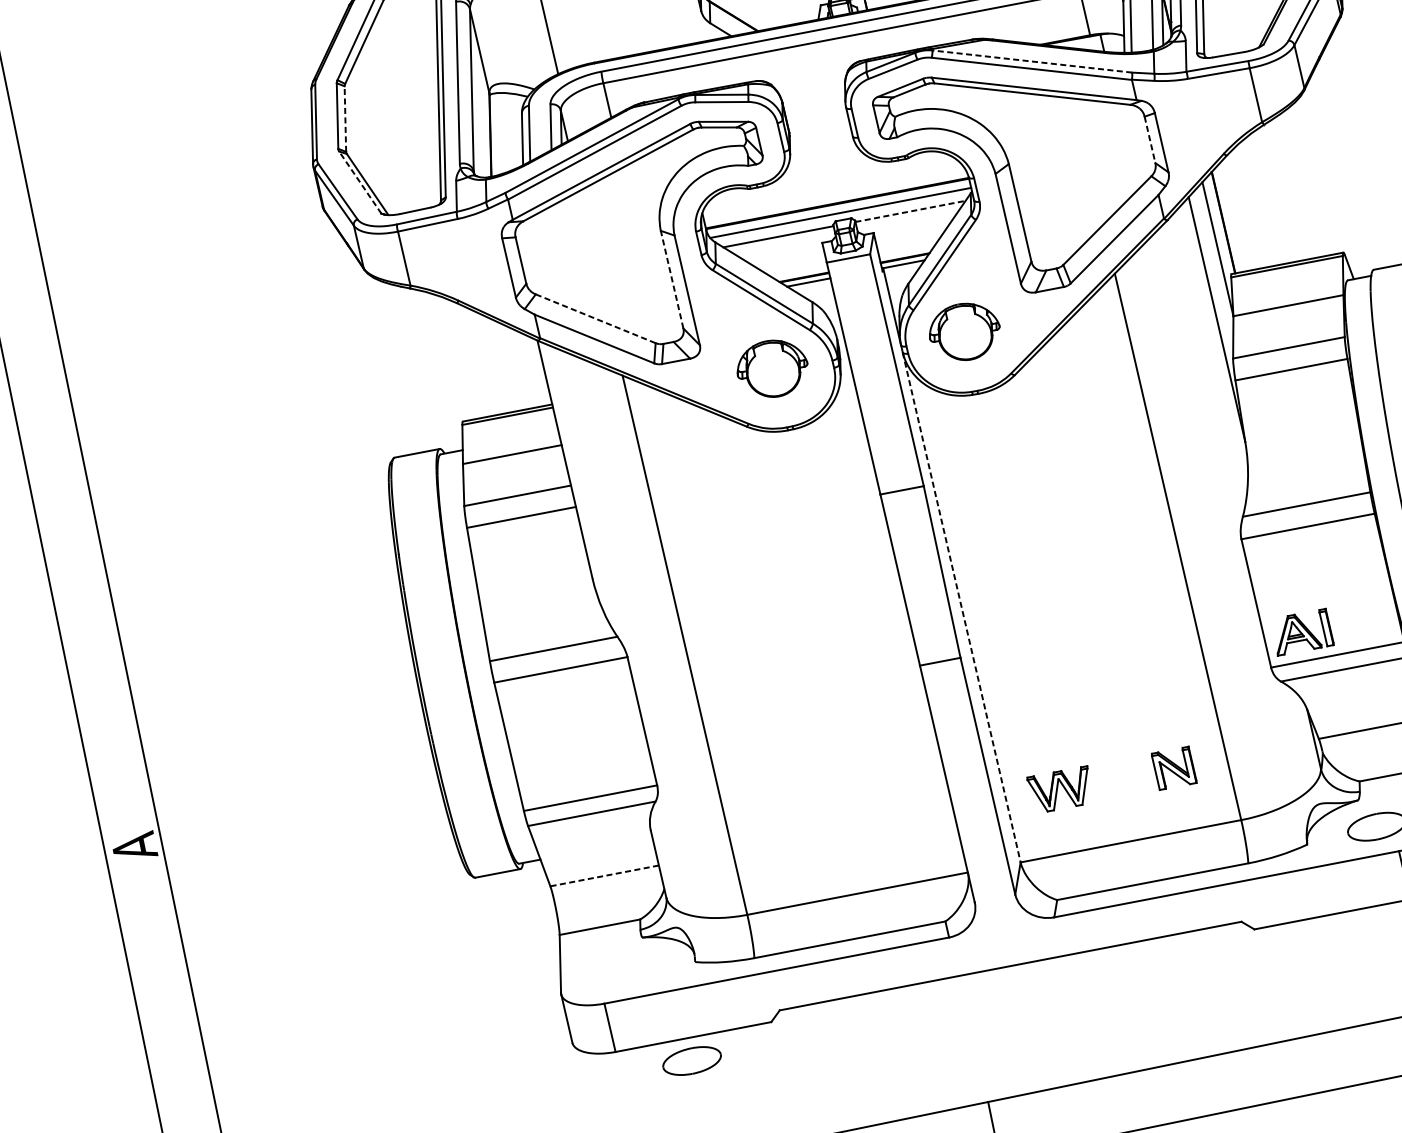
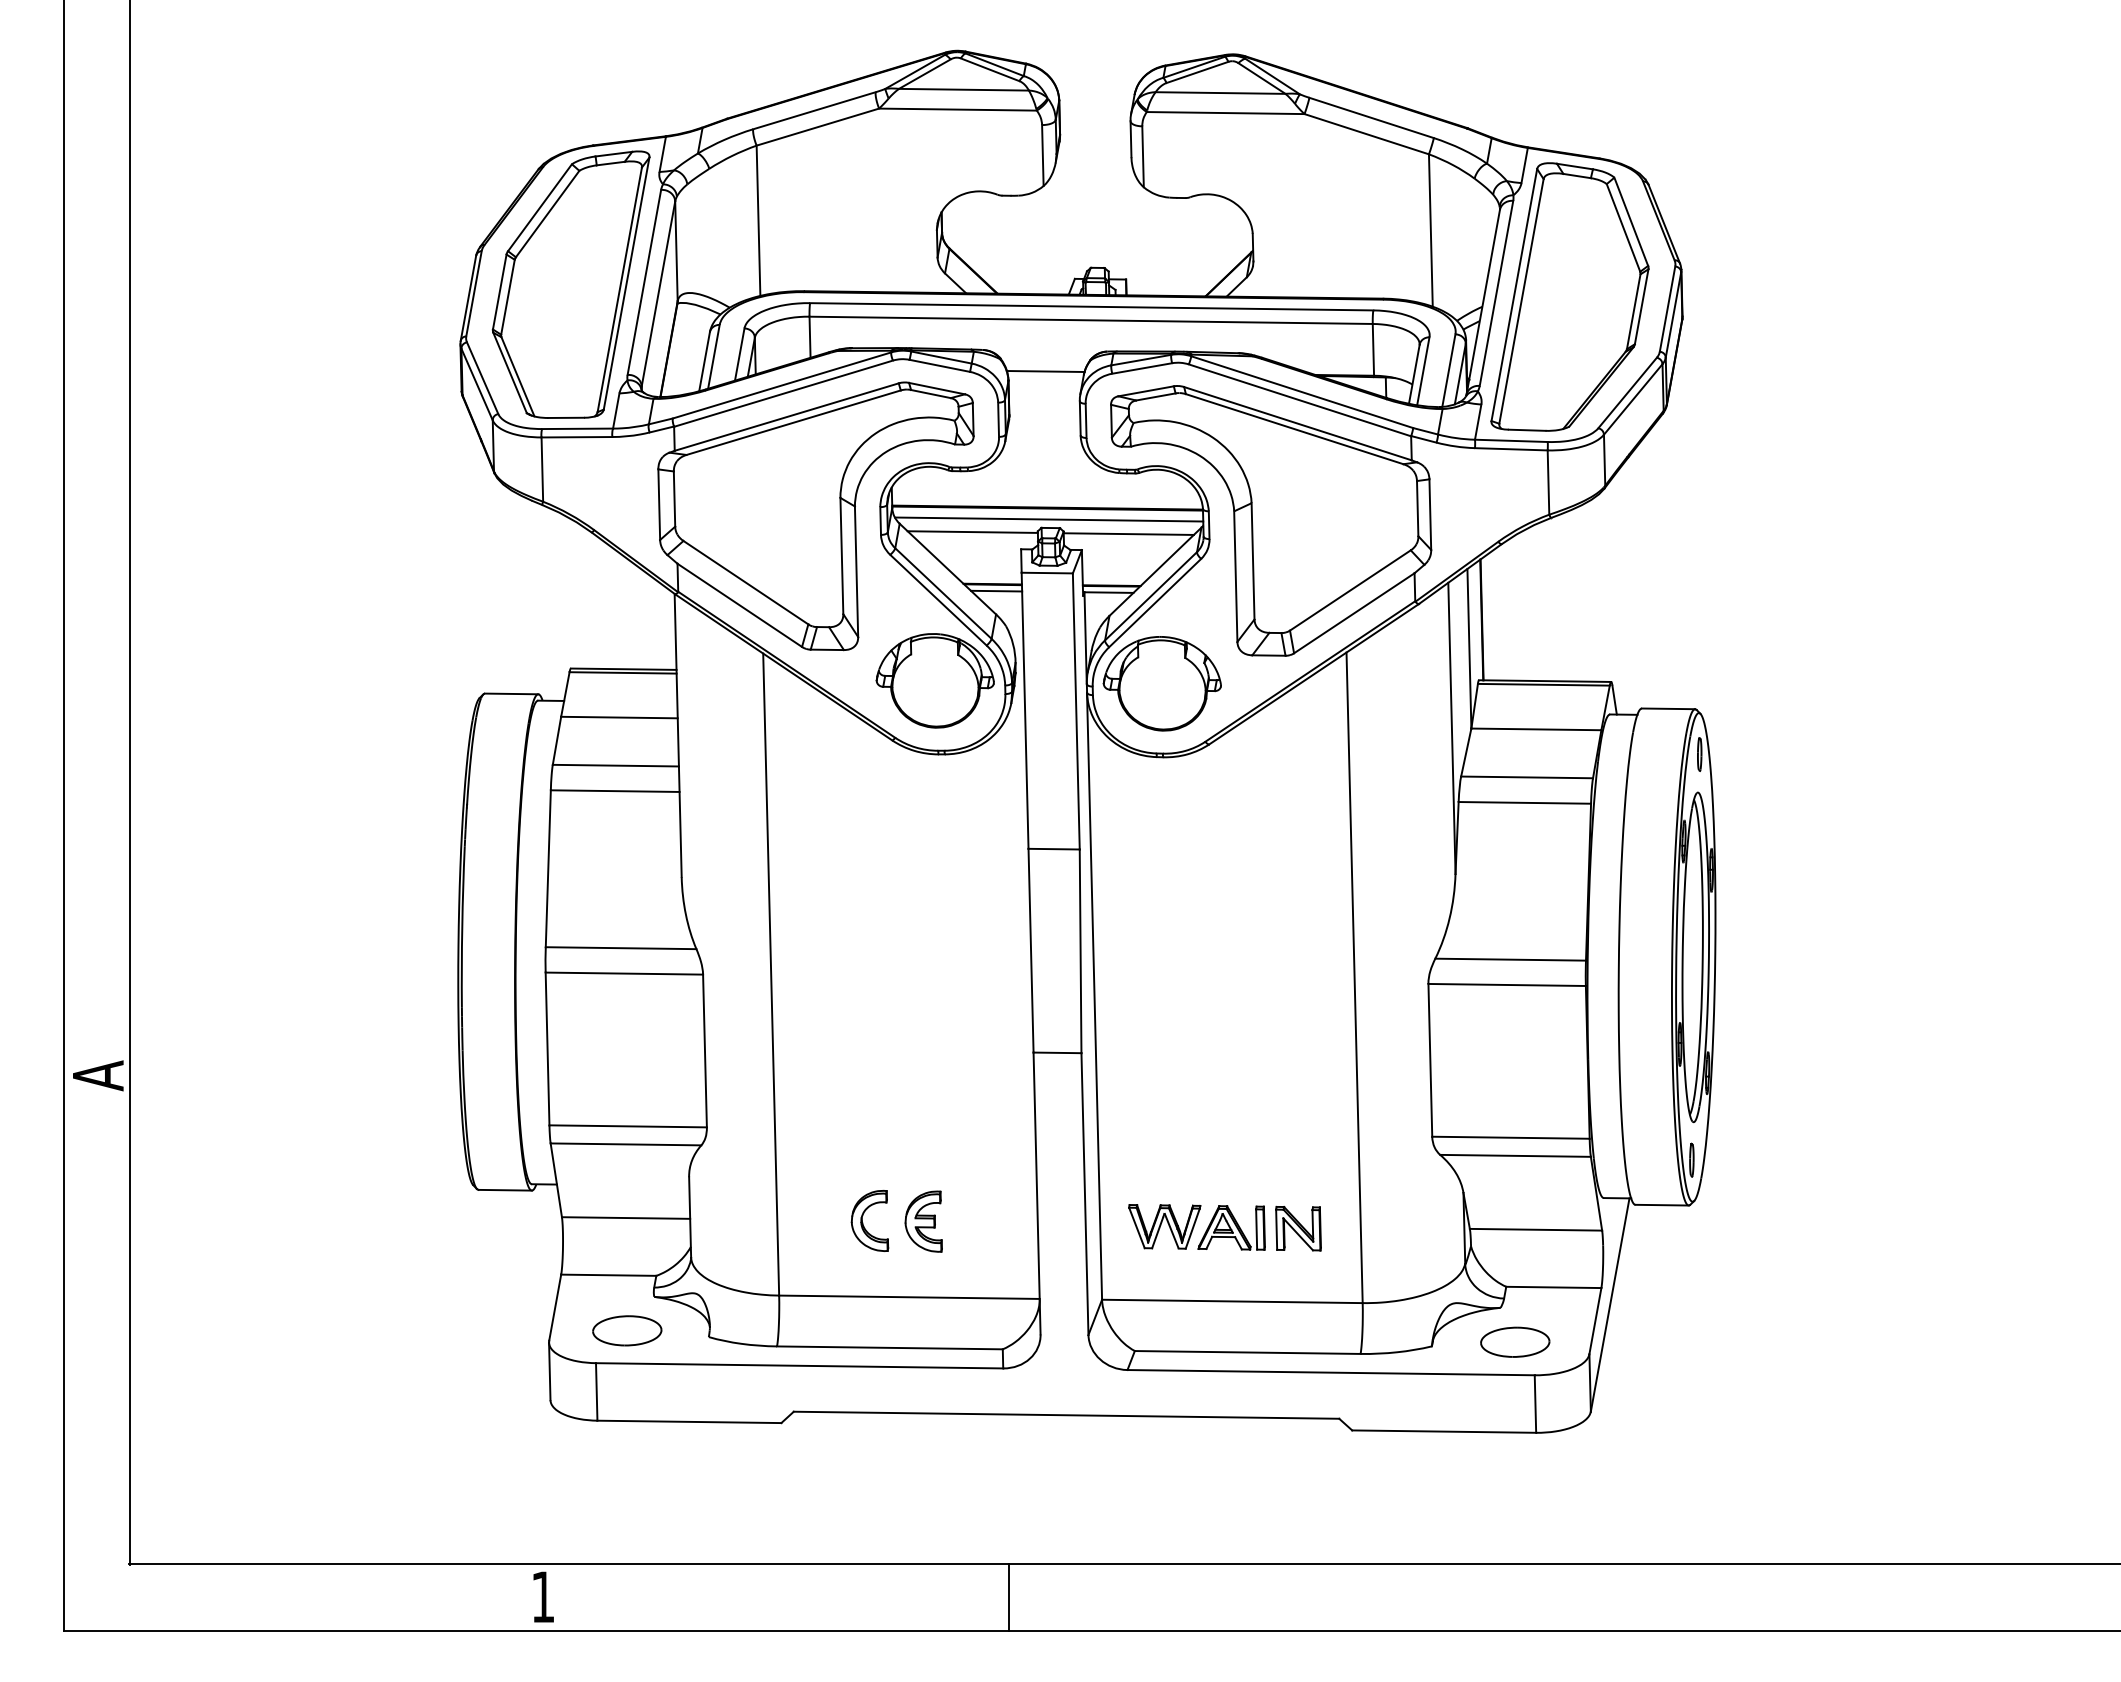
line: (1032, 61) -> (1302, 392), dashed -> solid
line: (812, 88) -> (1045, 371), added
line: (345, 118) -> (508, 296), dashed -> solid
line: (1149, 139) -> (1417, 508), dashed -> solid
line: (360, 182) -> (510, 372), dashed -> solid
line: (911, 211) -> (1129, 534), dashed -> solid
line: (671, 279) -> (841, 555), dashed -> solid
line: (596, 318) -> (746, 582), dashed -> solid
part: (964, 331) -> (1161, 683), size x1.43
part: (771, 368) -> (934, 680), size x1.43
line: (961, 607) -> (1094, 996), dashed -> solid
part: (1301, 632) -> (1231, 1227), moved
part: (856, 827) -> (923, 1221), added
part: (805, 838) -> (863, 1222), added
line: (604, 876) -> (625, 1218), dashed -> solid
part: (692, 1060) -> (627, 1330), moved

